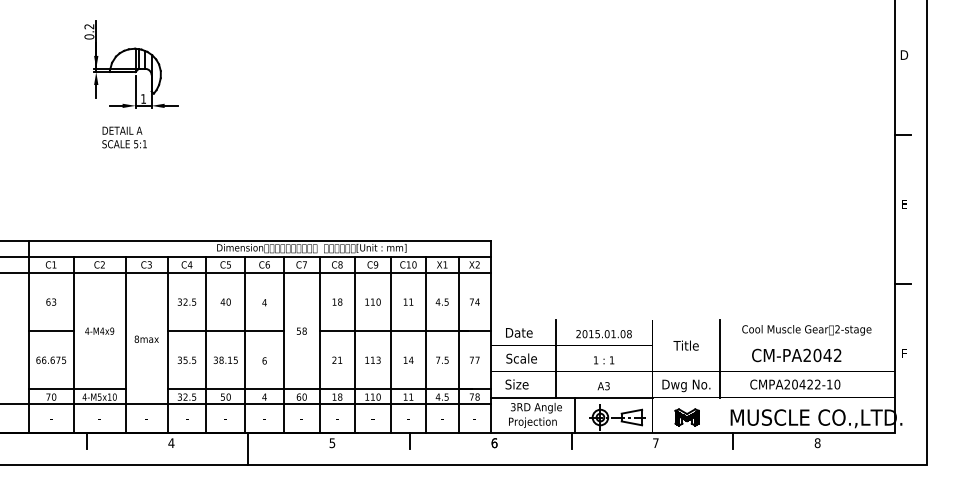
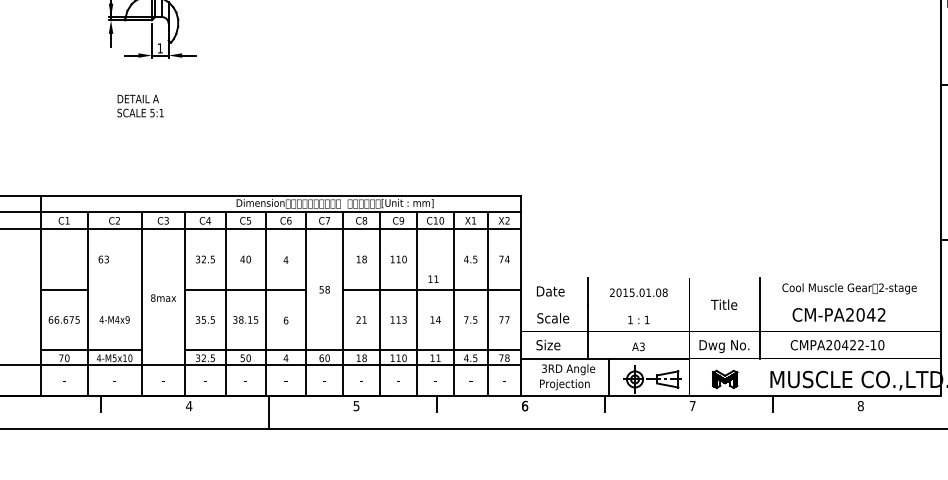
text: (124, 137) -> (140, 106), moved
text: (51, 301) -> (104, 258), moved
text: (408, 301) -> (433, 278), moved
text: (99, 330) -> (114, 319), moved

